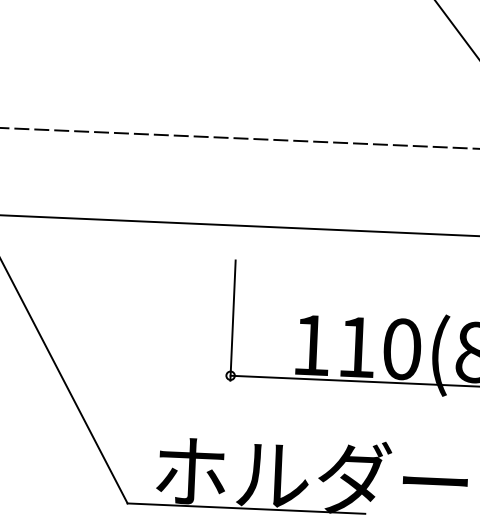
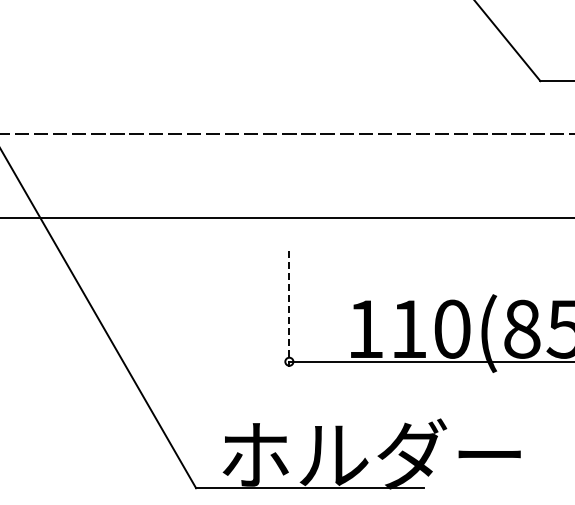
line: (233, 320) -> (289, 308), solid -> dashed

